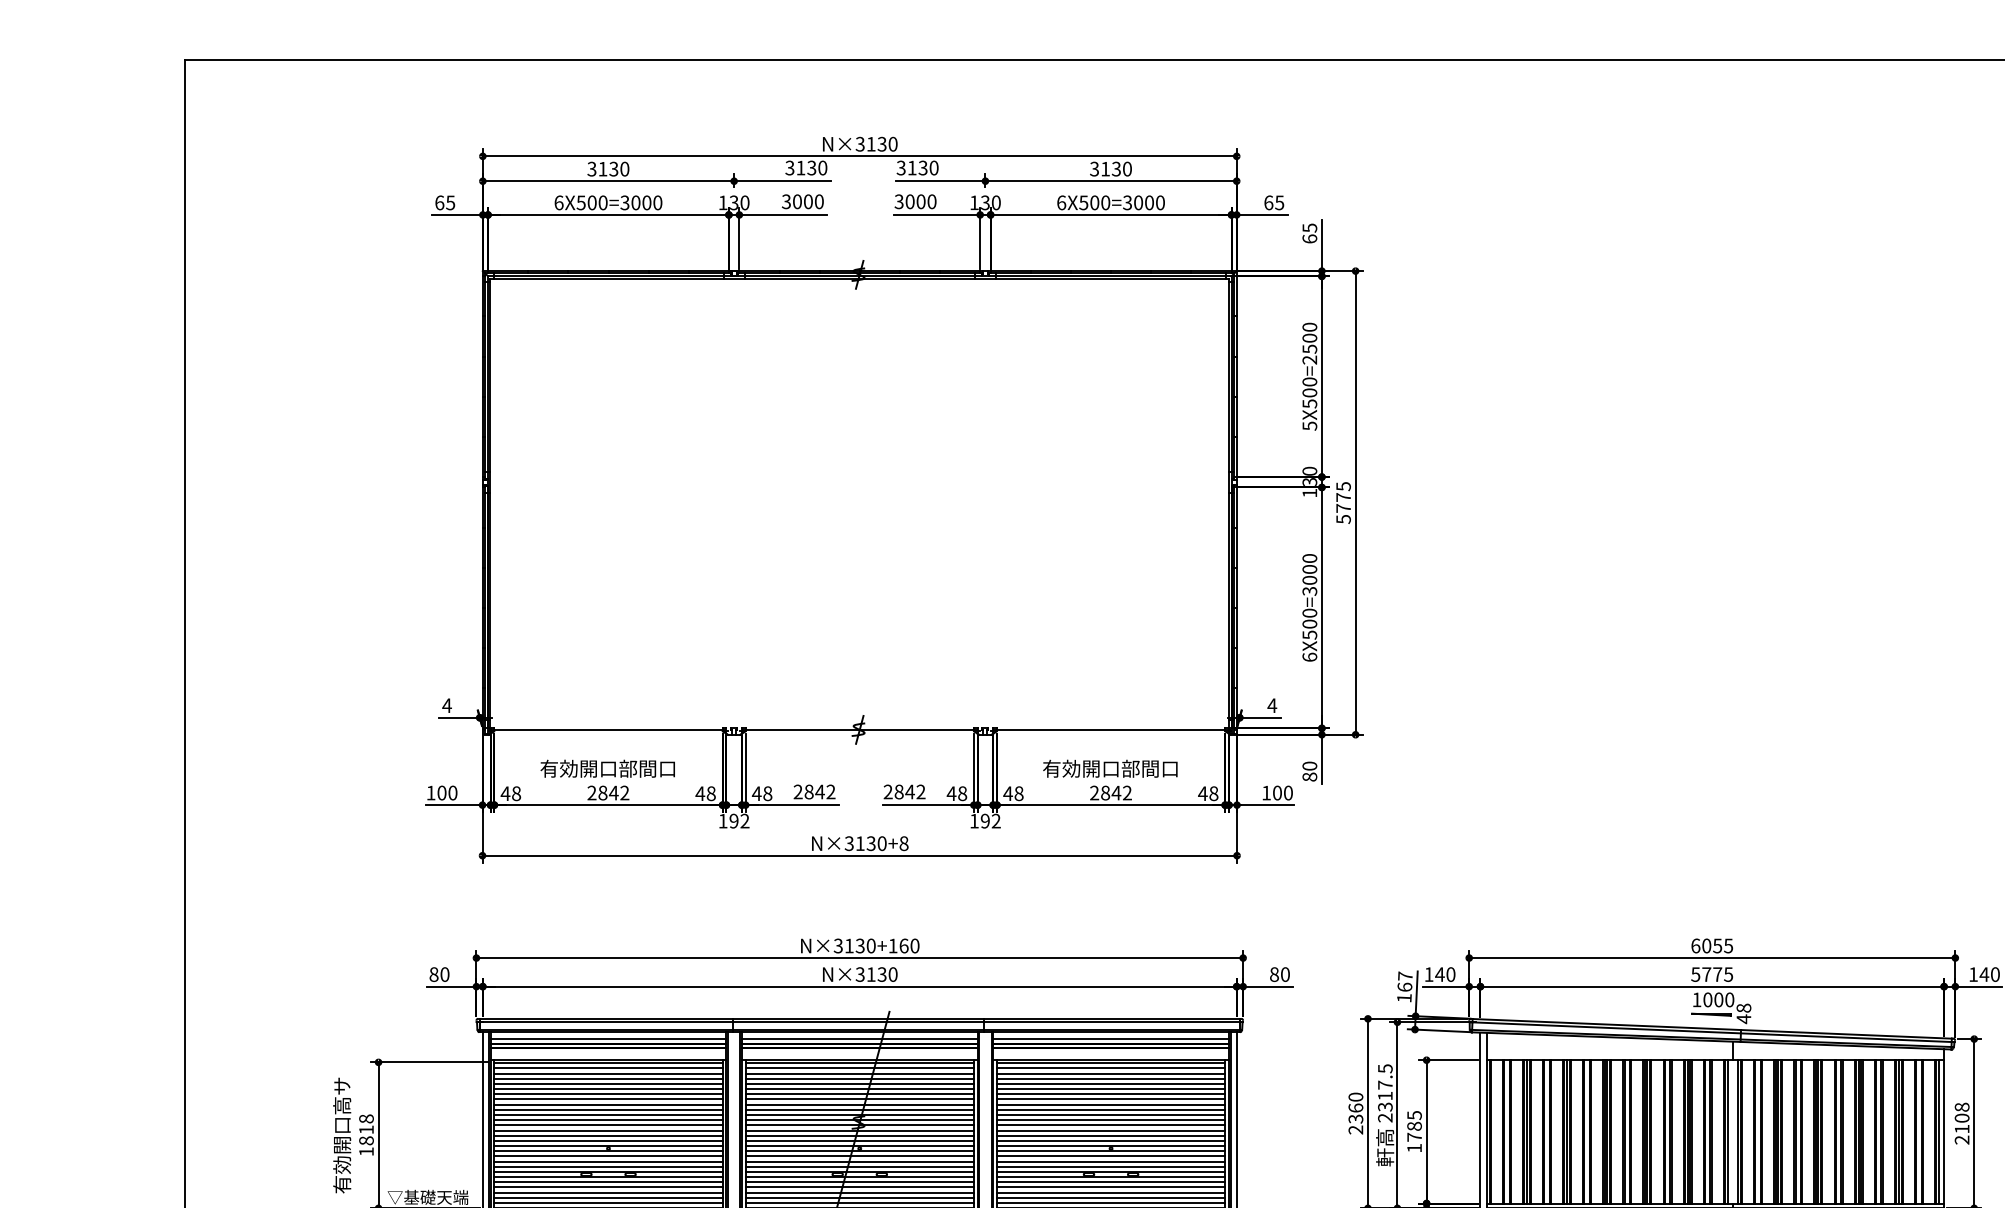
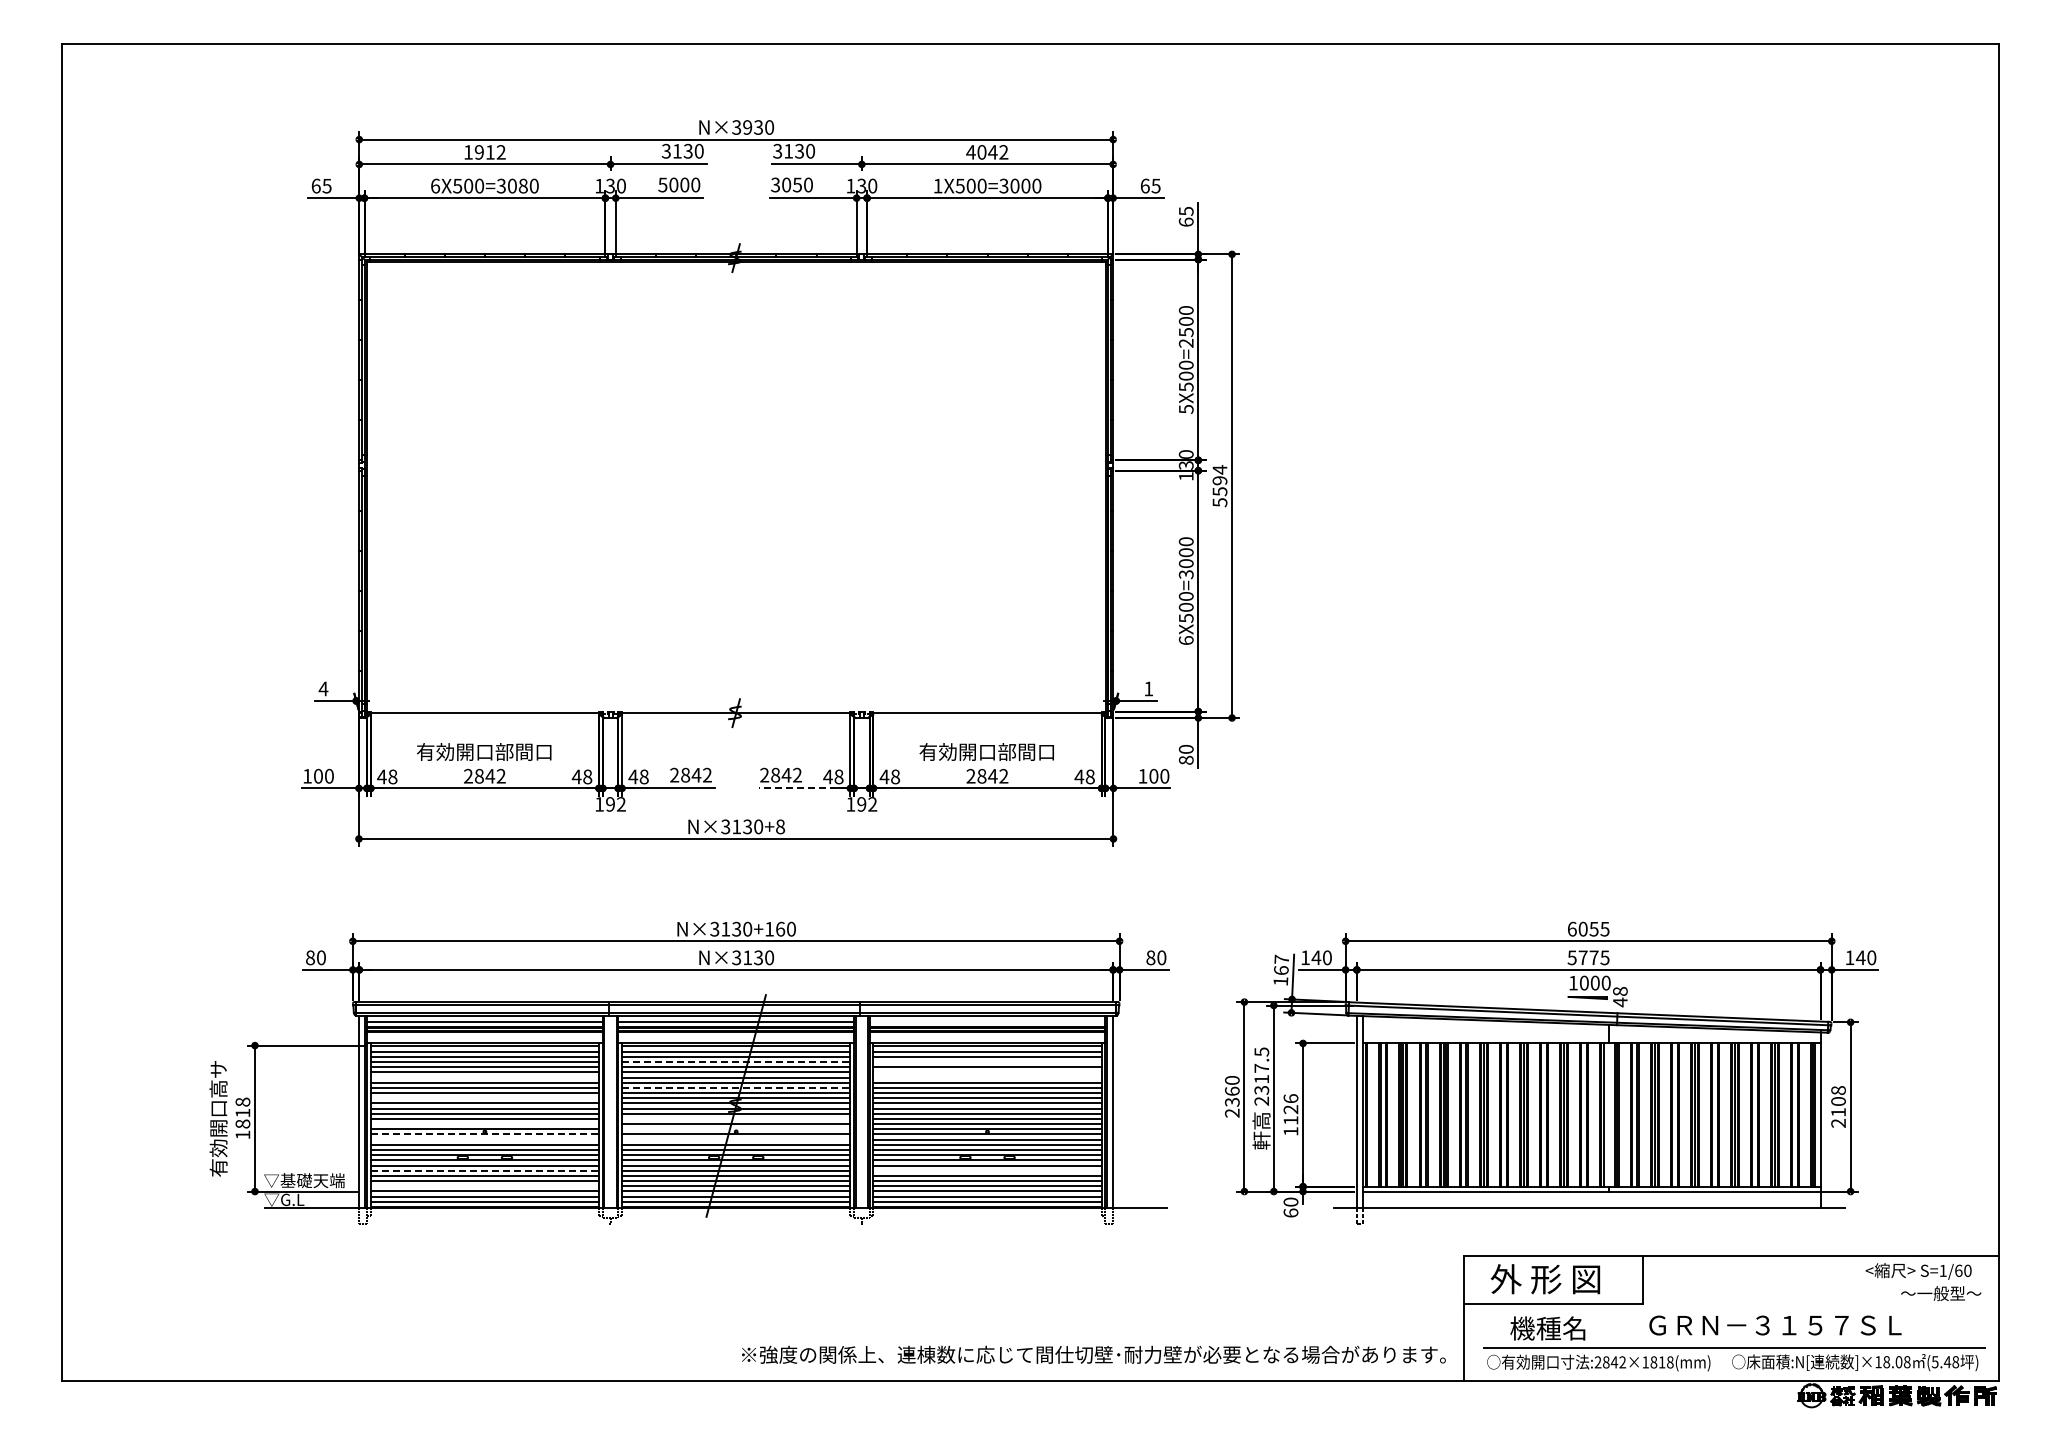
text: (871, 144) -> (747, 127), N×3130 -> N×3930
text: (608, 169) -> (484, 152), 3130 -> 1912
text: (1111, 169) -> (987, 152), 3130 -> 4042
text: (786, 201) -> (662, 184), 3000 -> 5000
text: (920, 201) -> (796, 184), 3000 -> 3050
text: (1061, 202) -> (937, 185), 6X500=3000 -> 1X500=3000
text: (646, 203) -> (522, 186), 6X500=3000 -> 6X500=3080
text: (1343, 497) -> (1219, 480), 5775 -> 5594
text: (1272, 705) -> (1148, 688), 4 -> 1
line: (926, 805) -> (802, 788), solid -> dashed
line: (1111, 1038) -> (987, 1021), removed
line: (860, 1078) -> (736, 1061), solid -> dashed
line: (1111, 1078) -> (987, 1061), removed
line: (1111, 1089) -> (987, 1072), removed
line: (608, 1094) -> (484, 1077), removed
line: (1111, 1094) -> (987, 1077), removed
line: (860, 1104) -> (736, 1087), solid -> dashed
line: (608, 1115) -> (484, 1098), removed
text: (1414, 1126) -> (1290, 1109), 1785 -> 1126
line: (860, 1135) -> (736, 1118), removed
line: (608, 1141) -> (484, 1124), removed
line: (860, 1146) -> (736, 1129), removed
line: (609, 1151) -> (485, 1134), solid -> dashed
line: (608, 1156) -> (484, 1139), removed
line: (860, 1156) -> (736, 1139), removed
line: (609, 1187) -> (485, 1170), solid -> dashed
line: (1111, 1187) -> (987, 1170), removed
line: (608, 1203) -> (484, 1186), removed

